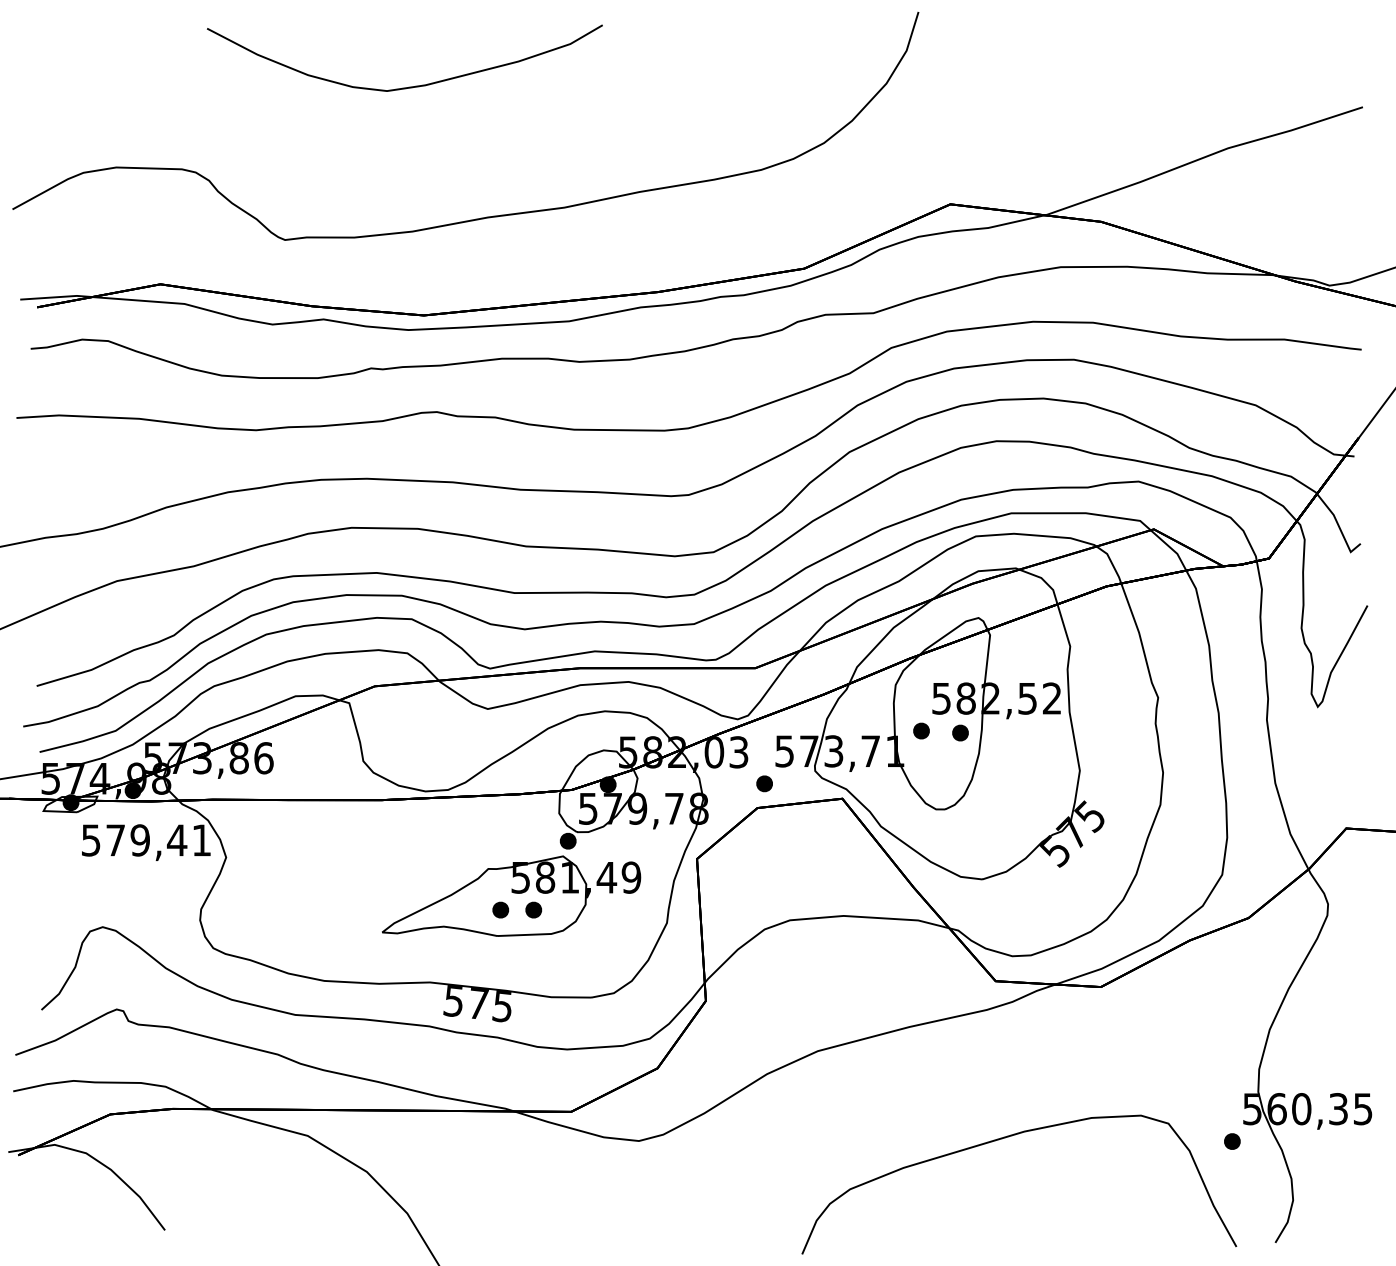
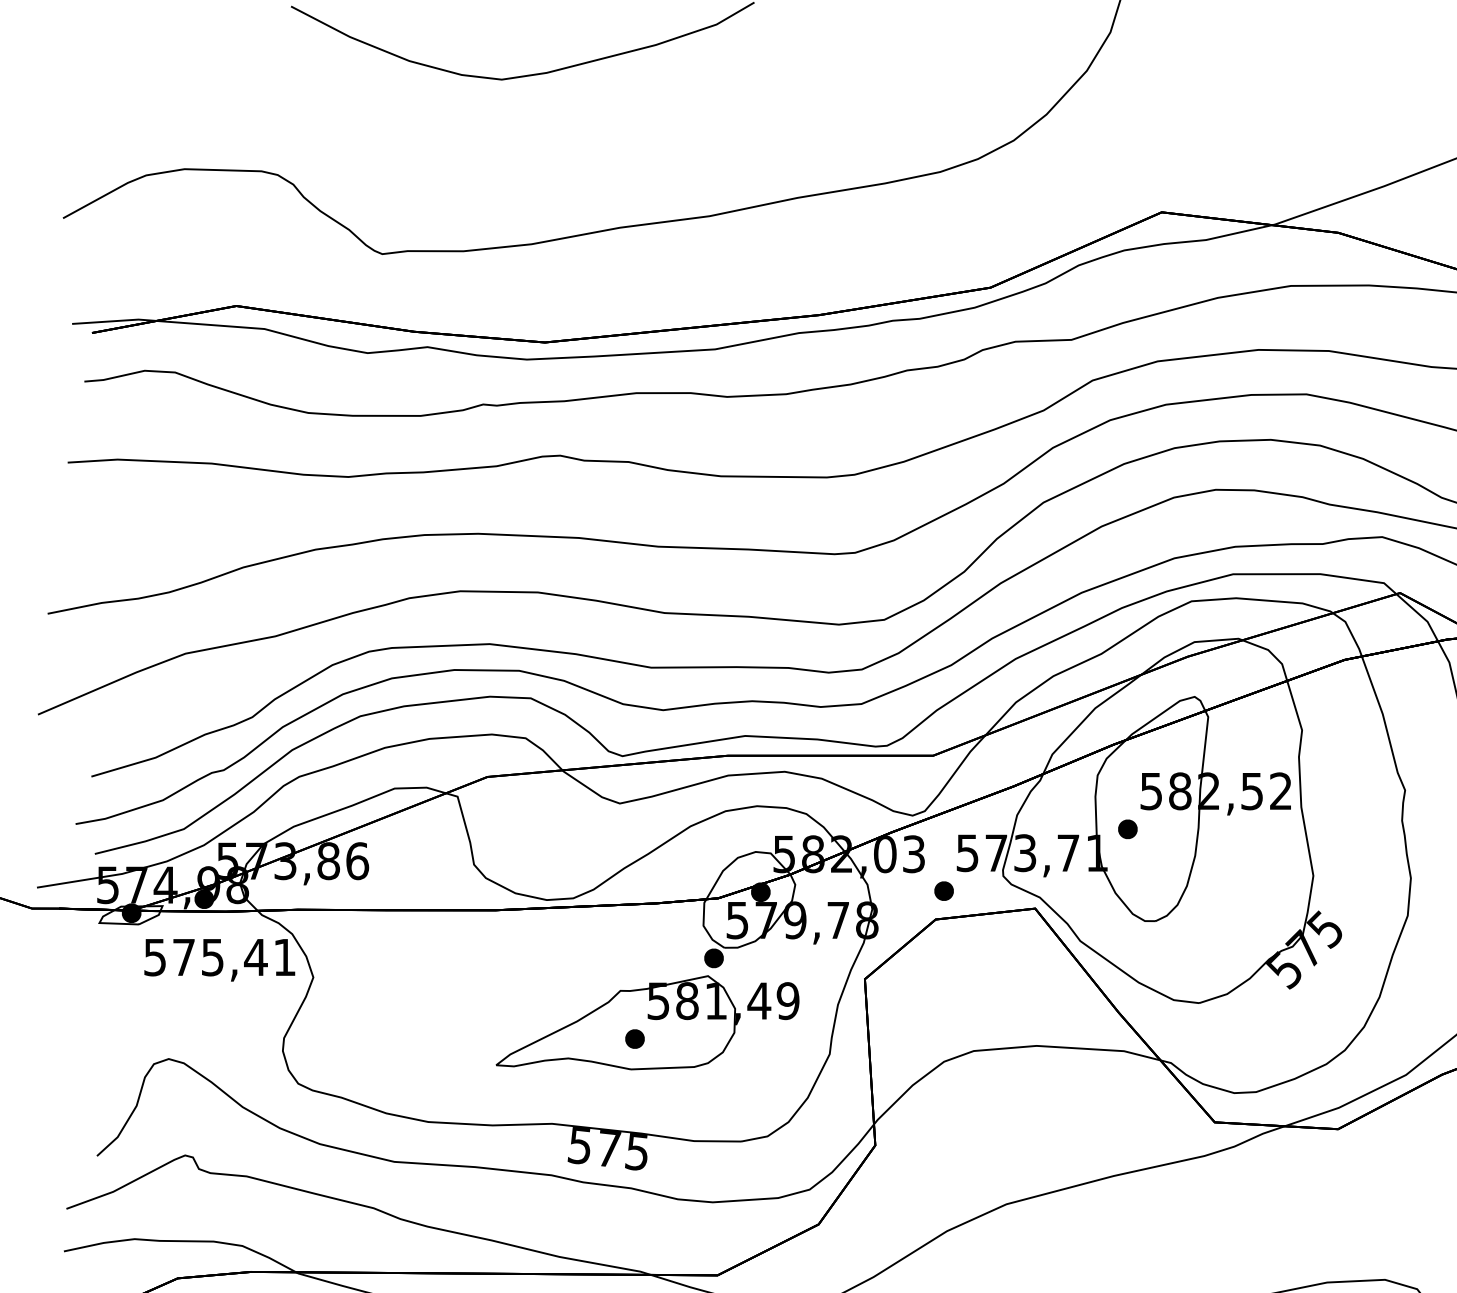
part: (960, 732) -> (1173, 831), removed
text: (139, 840) -> (211, 957), 579,41 -> 575,41
part: (533, 909) -> (673, 1038), removed

